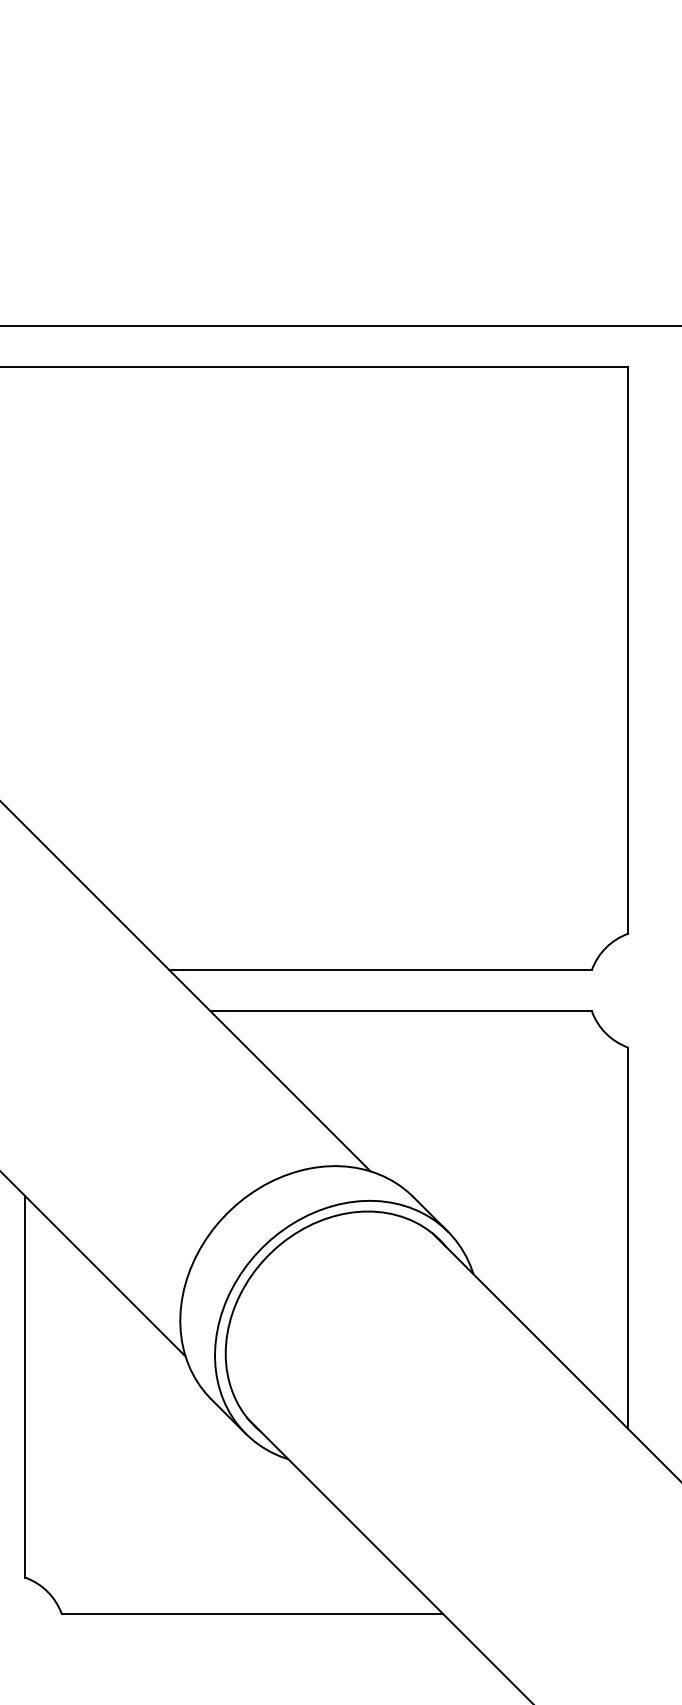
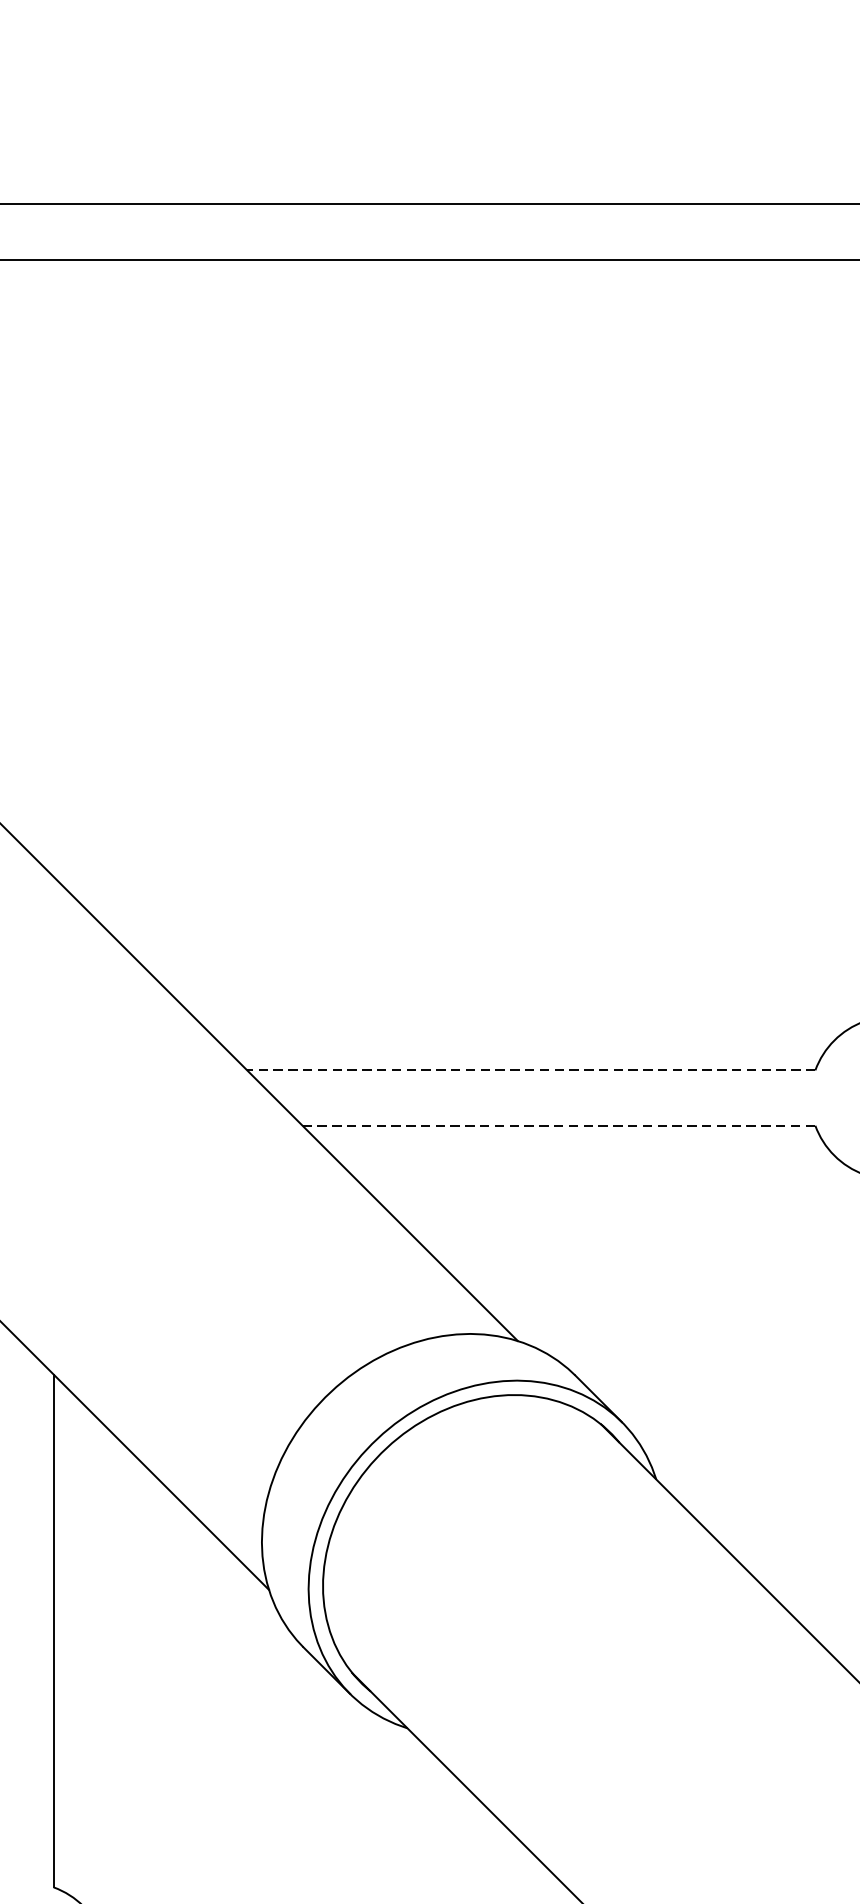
line: (380, 970) -> (531, 1070), solid -> dashed
line: (401, 1011) -> (559, 1126), solid -> dashed

